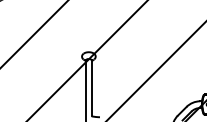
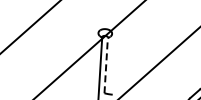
line: (91, 88) -> (105, 65), solid -> dashed

